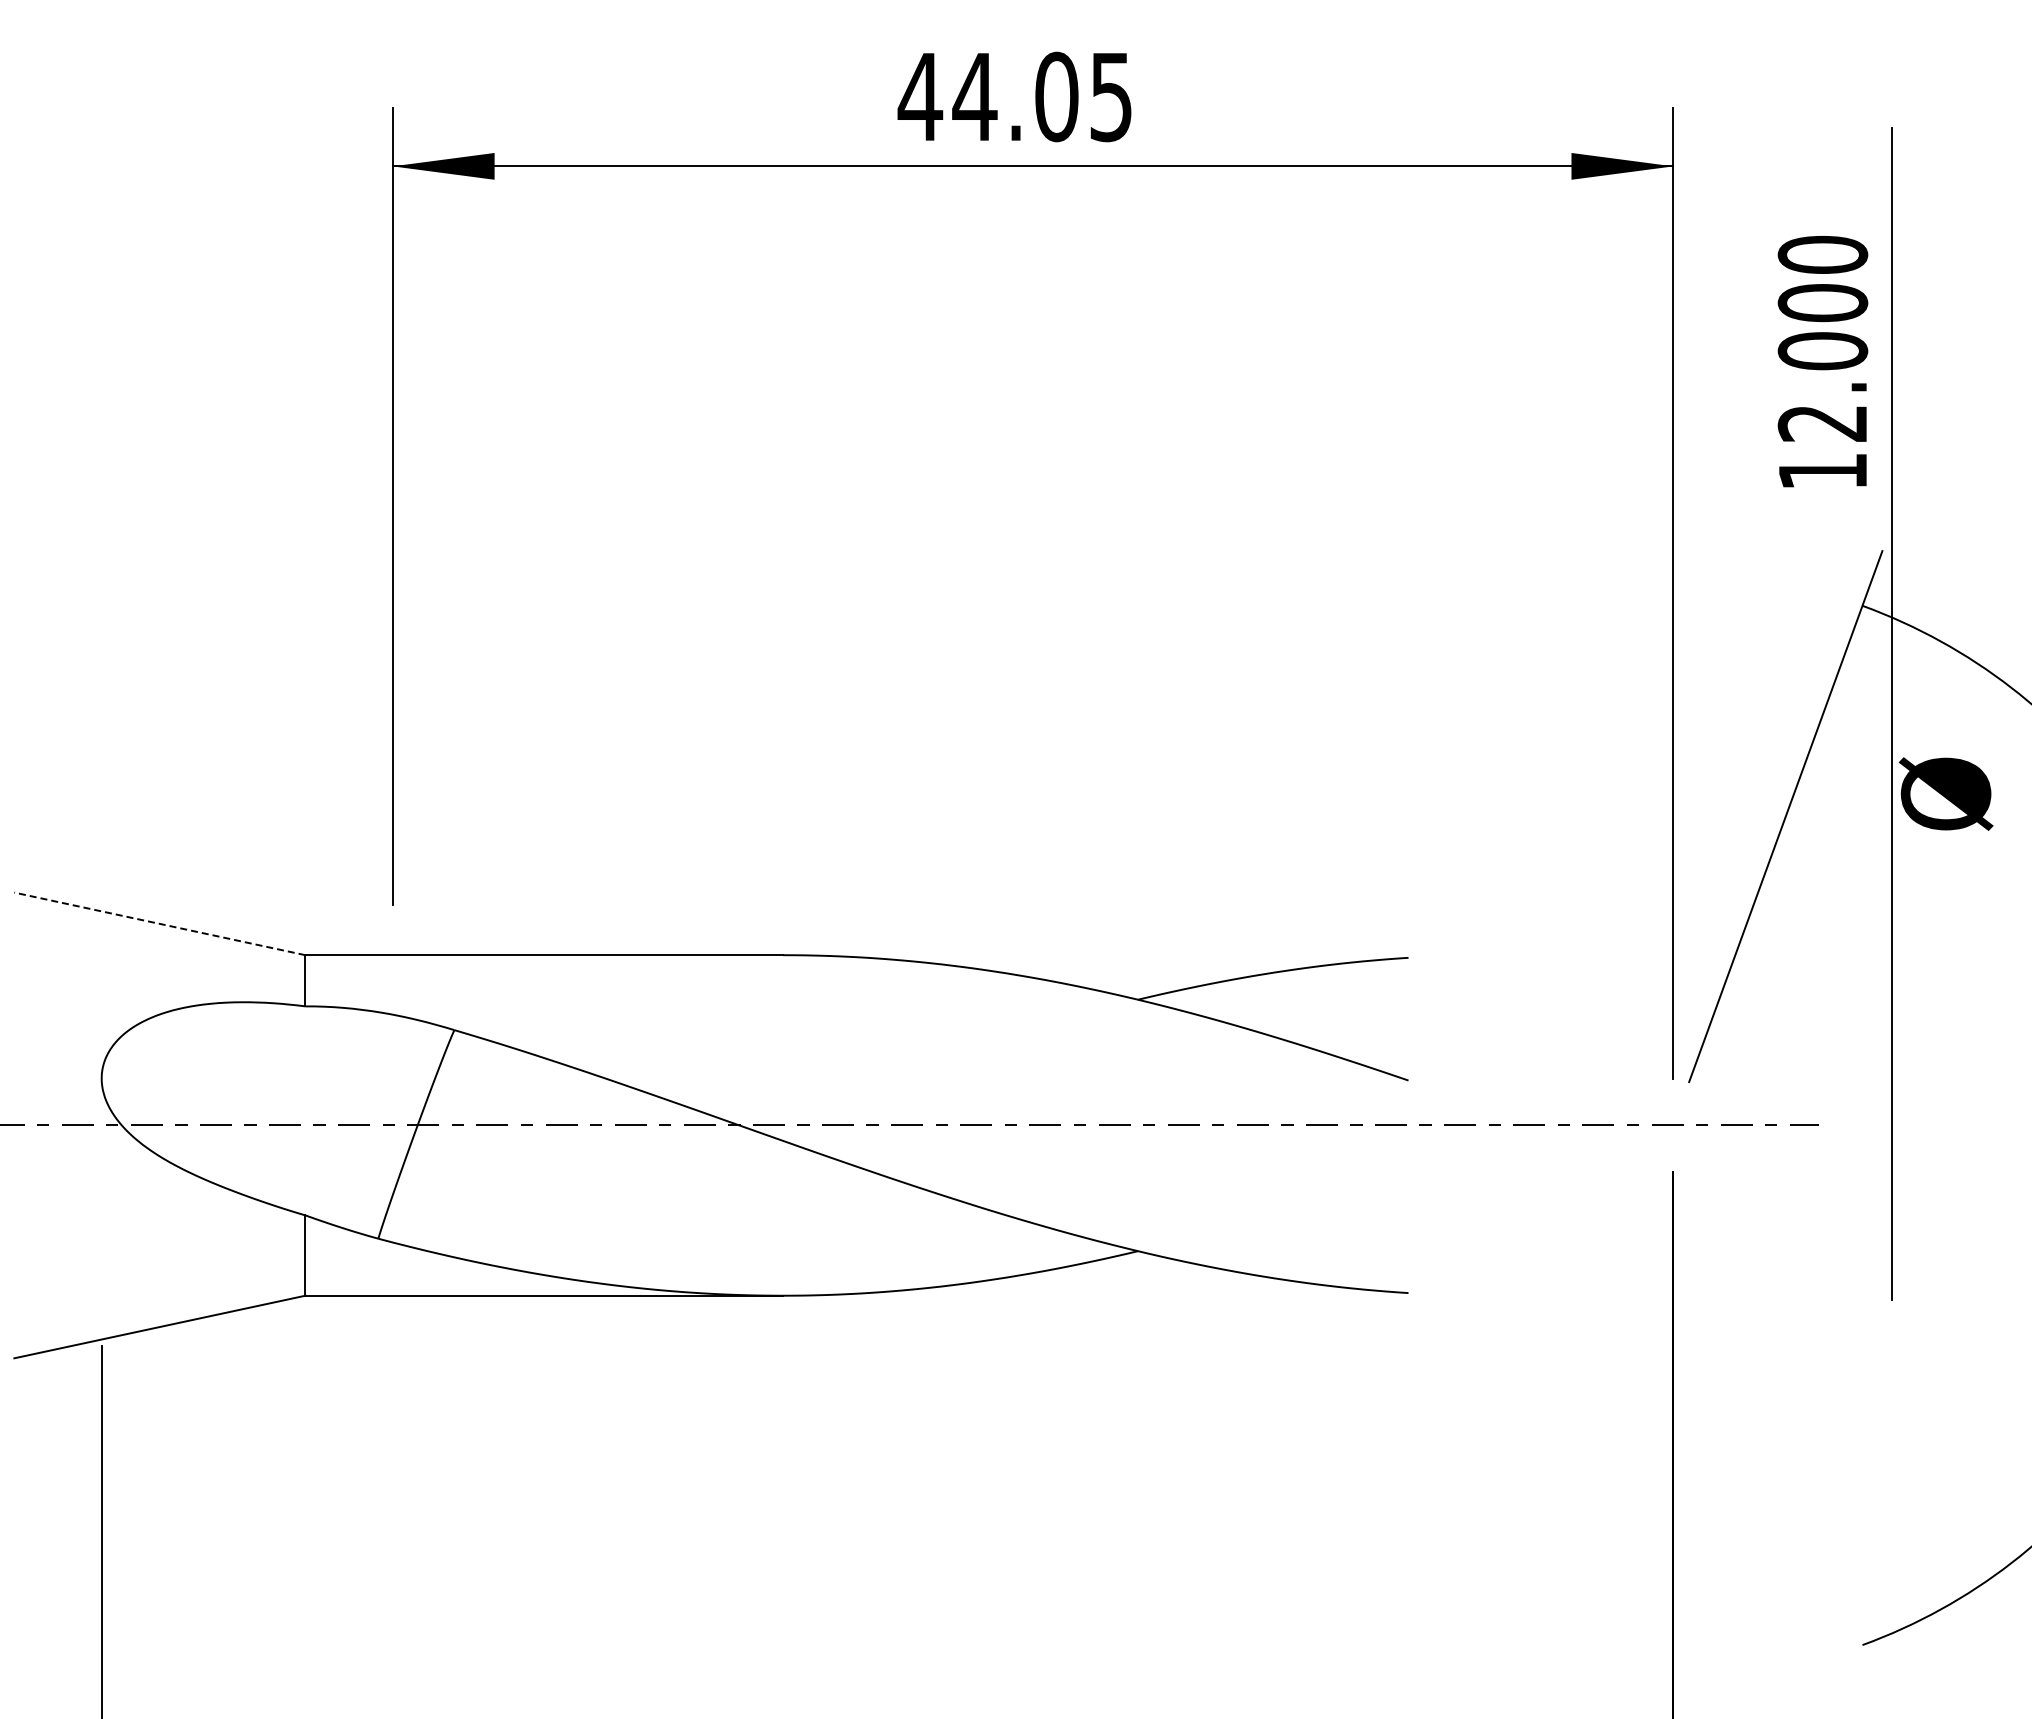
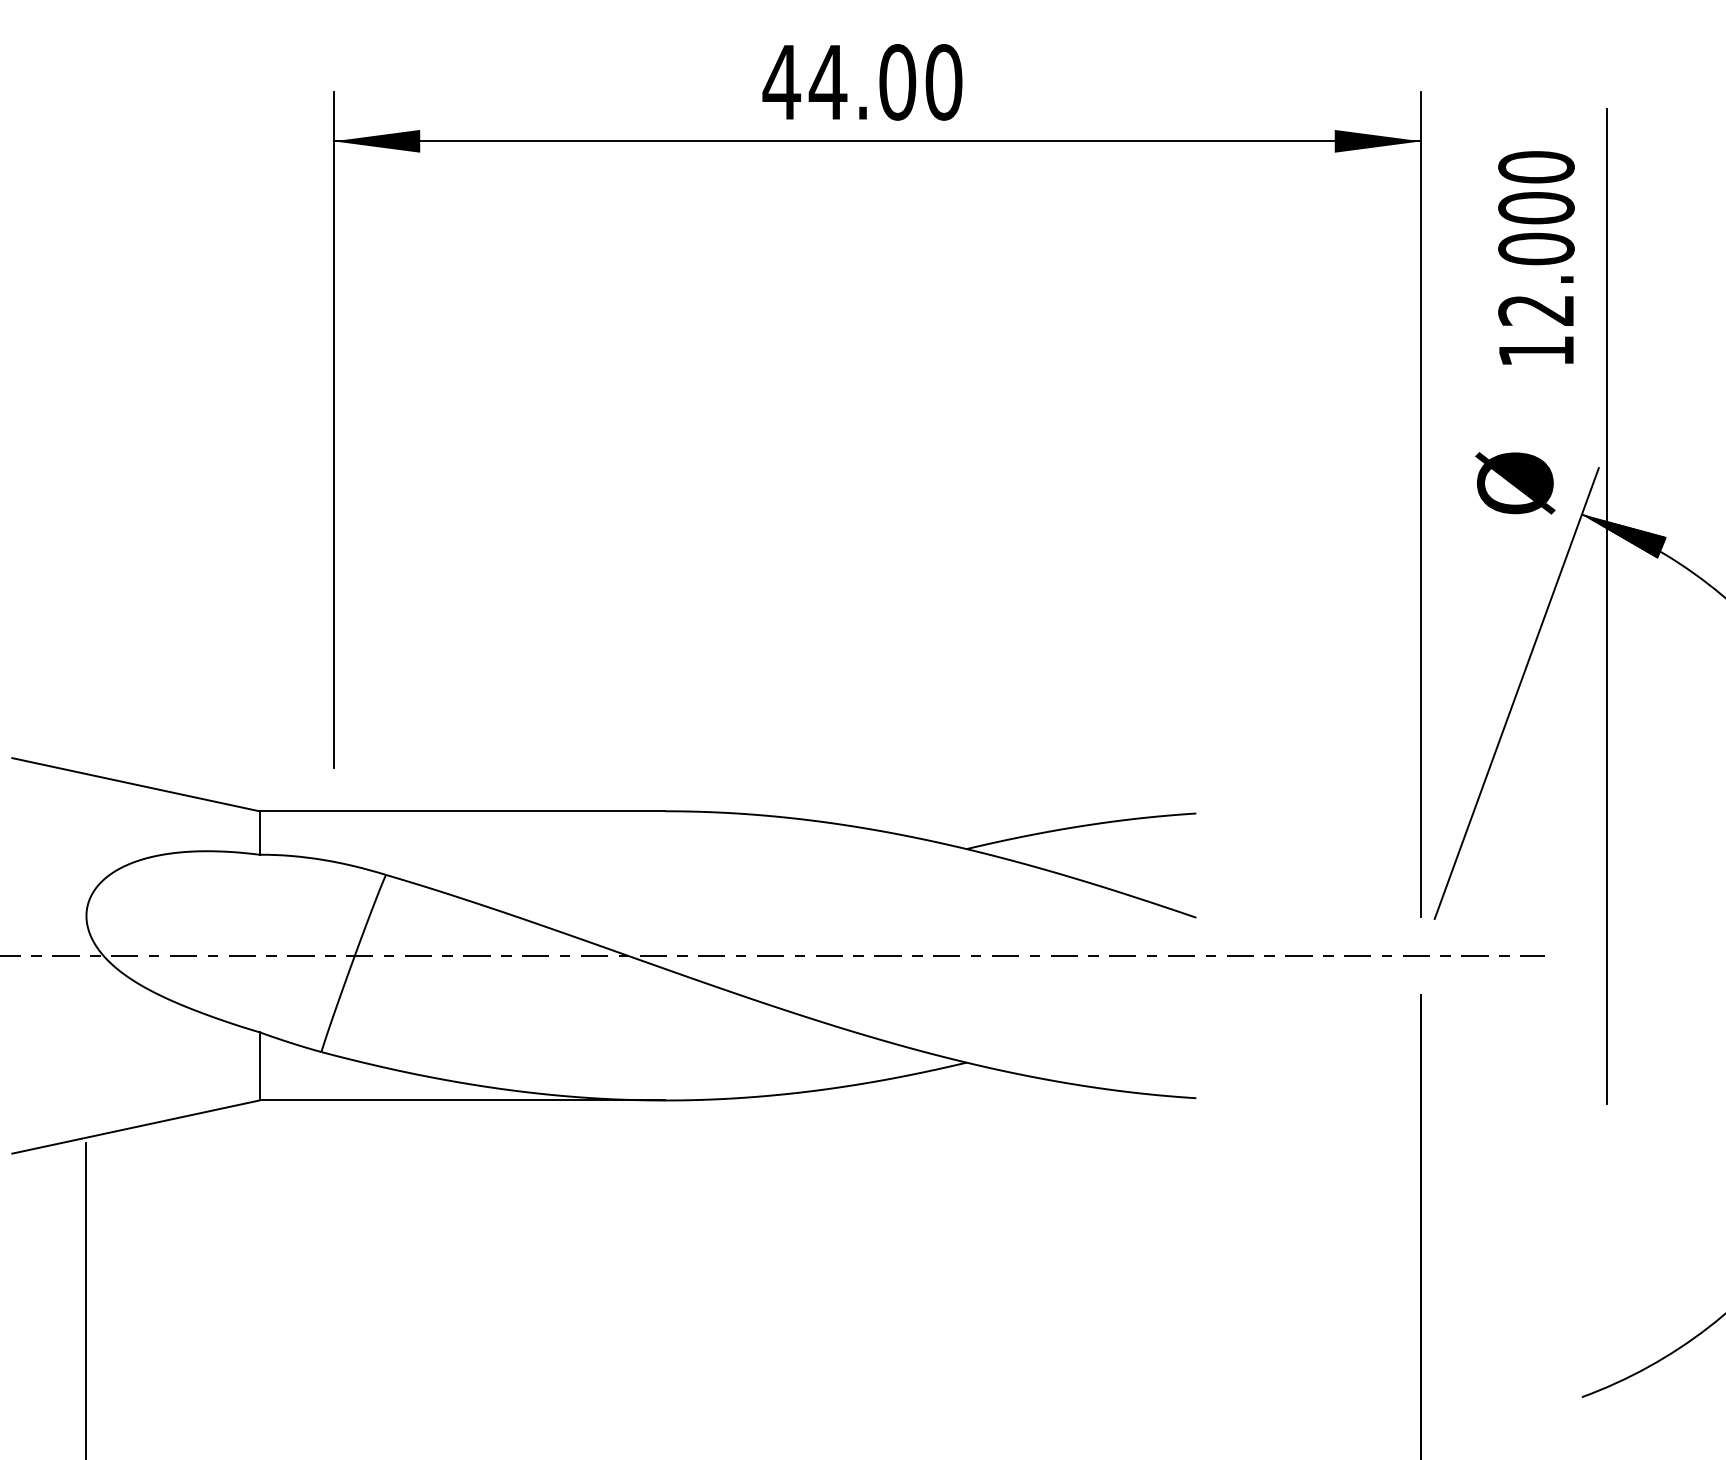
text: (1111, 96) -> (944, 81), 44.05 -> 44.00
text: (1822, 361) -> (1536, 257), moved
hatch: (1911, 631) -> (1623, 536), added
text: (1945, 793) -> (1514, 482), moved
line: (159, 923) -> (135, 784), dashed -> solid

